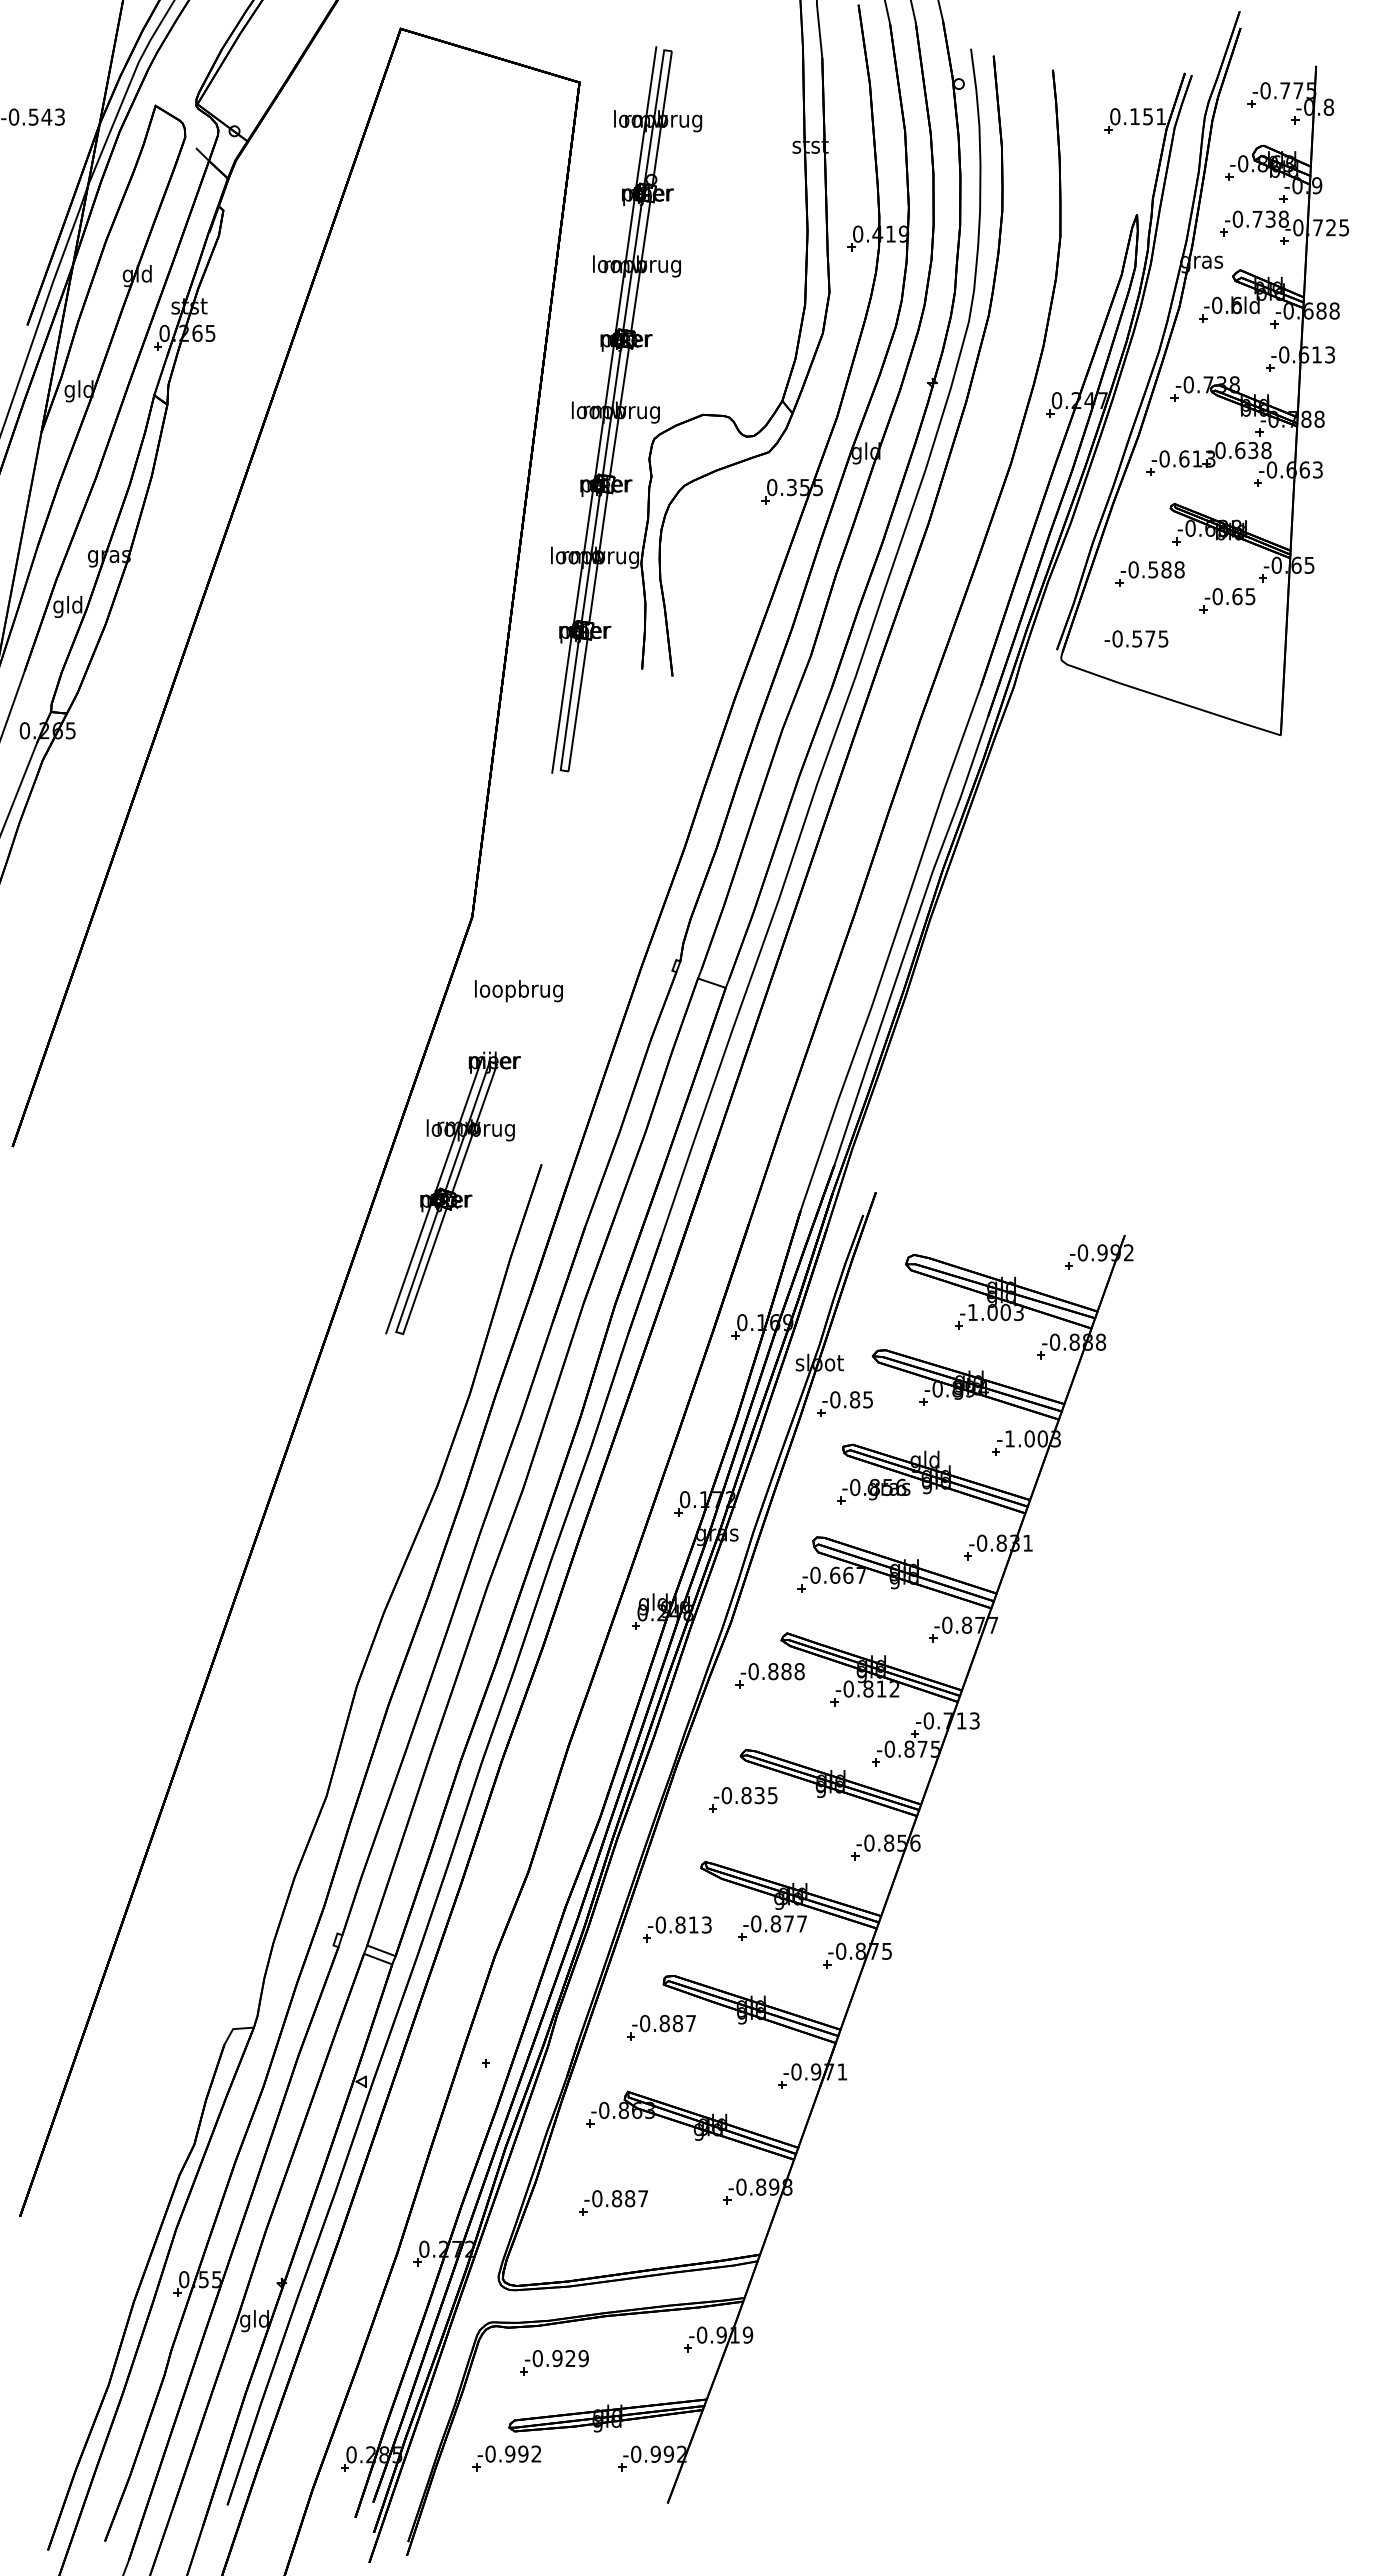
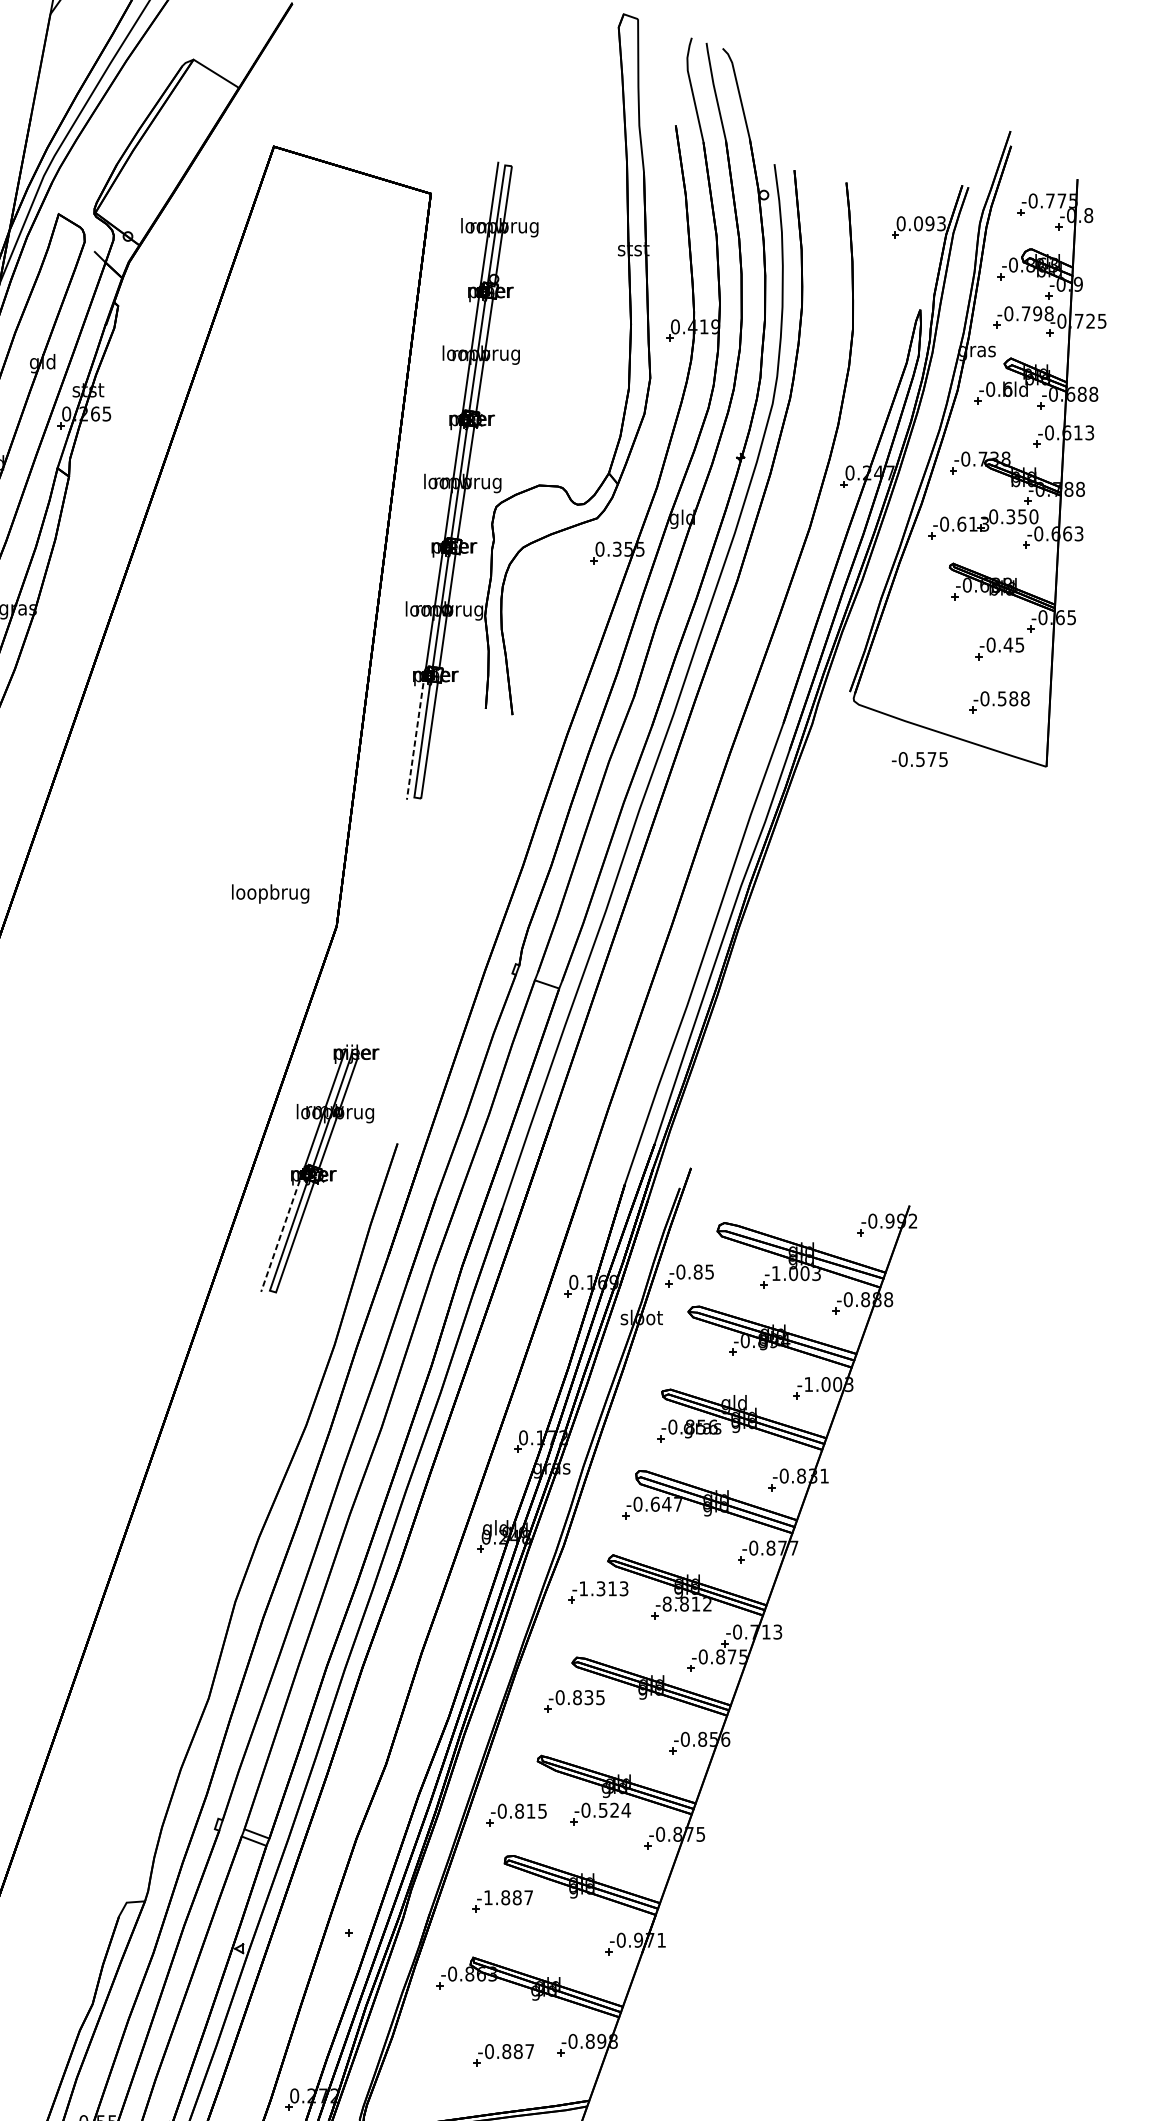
text: (1147, 116) -> (929, 223), 0.151 -> 0.093
text: (1270, 218) -> (1037, 313), -0.738 -> -0.798
text: (1253, 450) -> (1022, 516), -0.638 -> -0.350
part: (1149, 573) -> (998, 702), moved
text: (1237, 596) -> (1008, 644), -0.65 -> -0.45
text: (1136, 638) -> (919, 759), moved
line: (562, 700) -> (415, 736), solid -> dashed
text: (518, 991) -> (270, 894), moved
line: (410, 1264) -> (282, 1231), solid -> dashed
part: (844, 1403) -> (688, 1275), moved
text: (847, 1574) -> (666, 1503), -0.667 -> -0.647
text: (776, 1671) -> (603, 1588), -0.888 -> -1.313
text: (848, 1688) -> (666, 1603), -0.812 -> -8.812
text: (788, 1923) -> (614, 1809), -0.877 -> -0.524
text: (706, 1924) -> (542, 1810), -0.813 -> -0.815
text: (645, 2023) -> (488, 1897), -0.887 -> -1.887
part: (613, 2202) -> (503, 2054), moved

